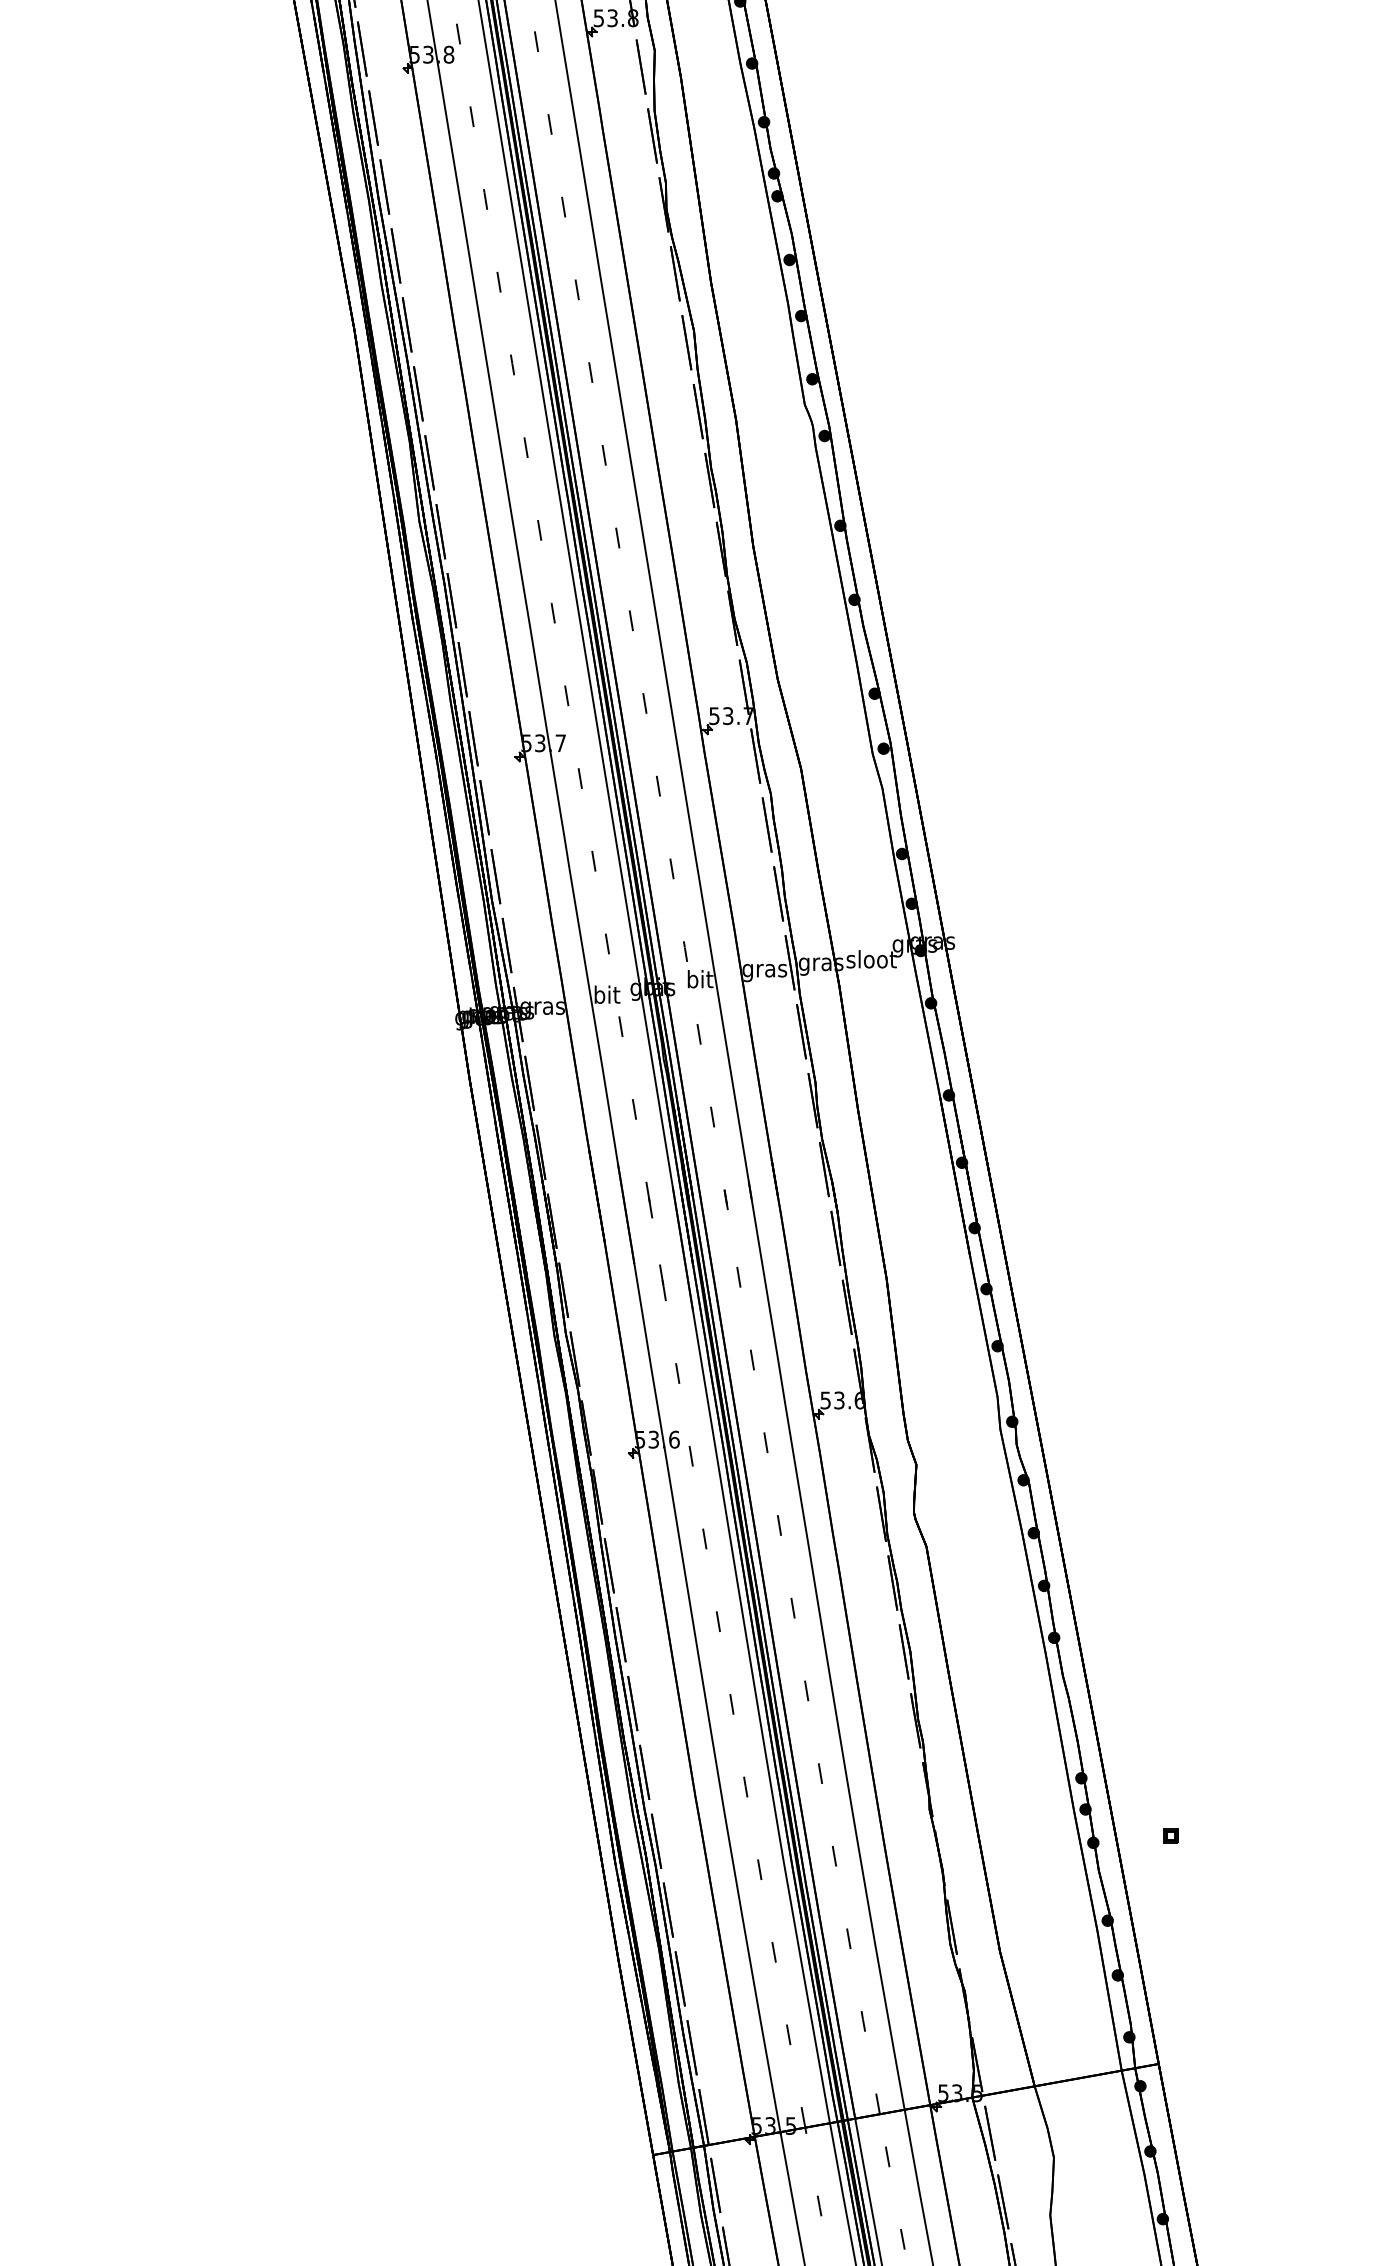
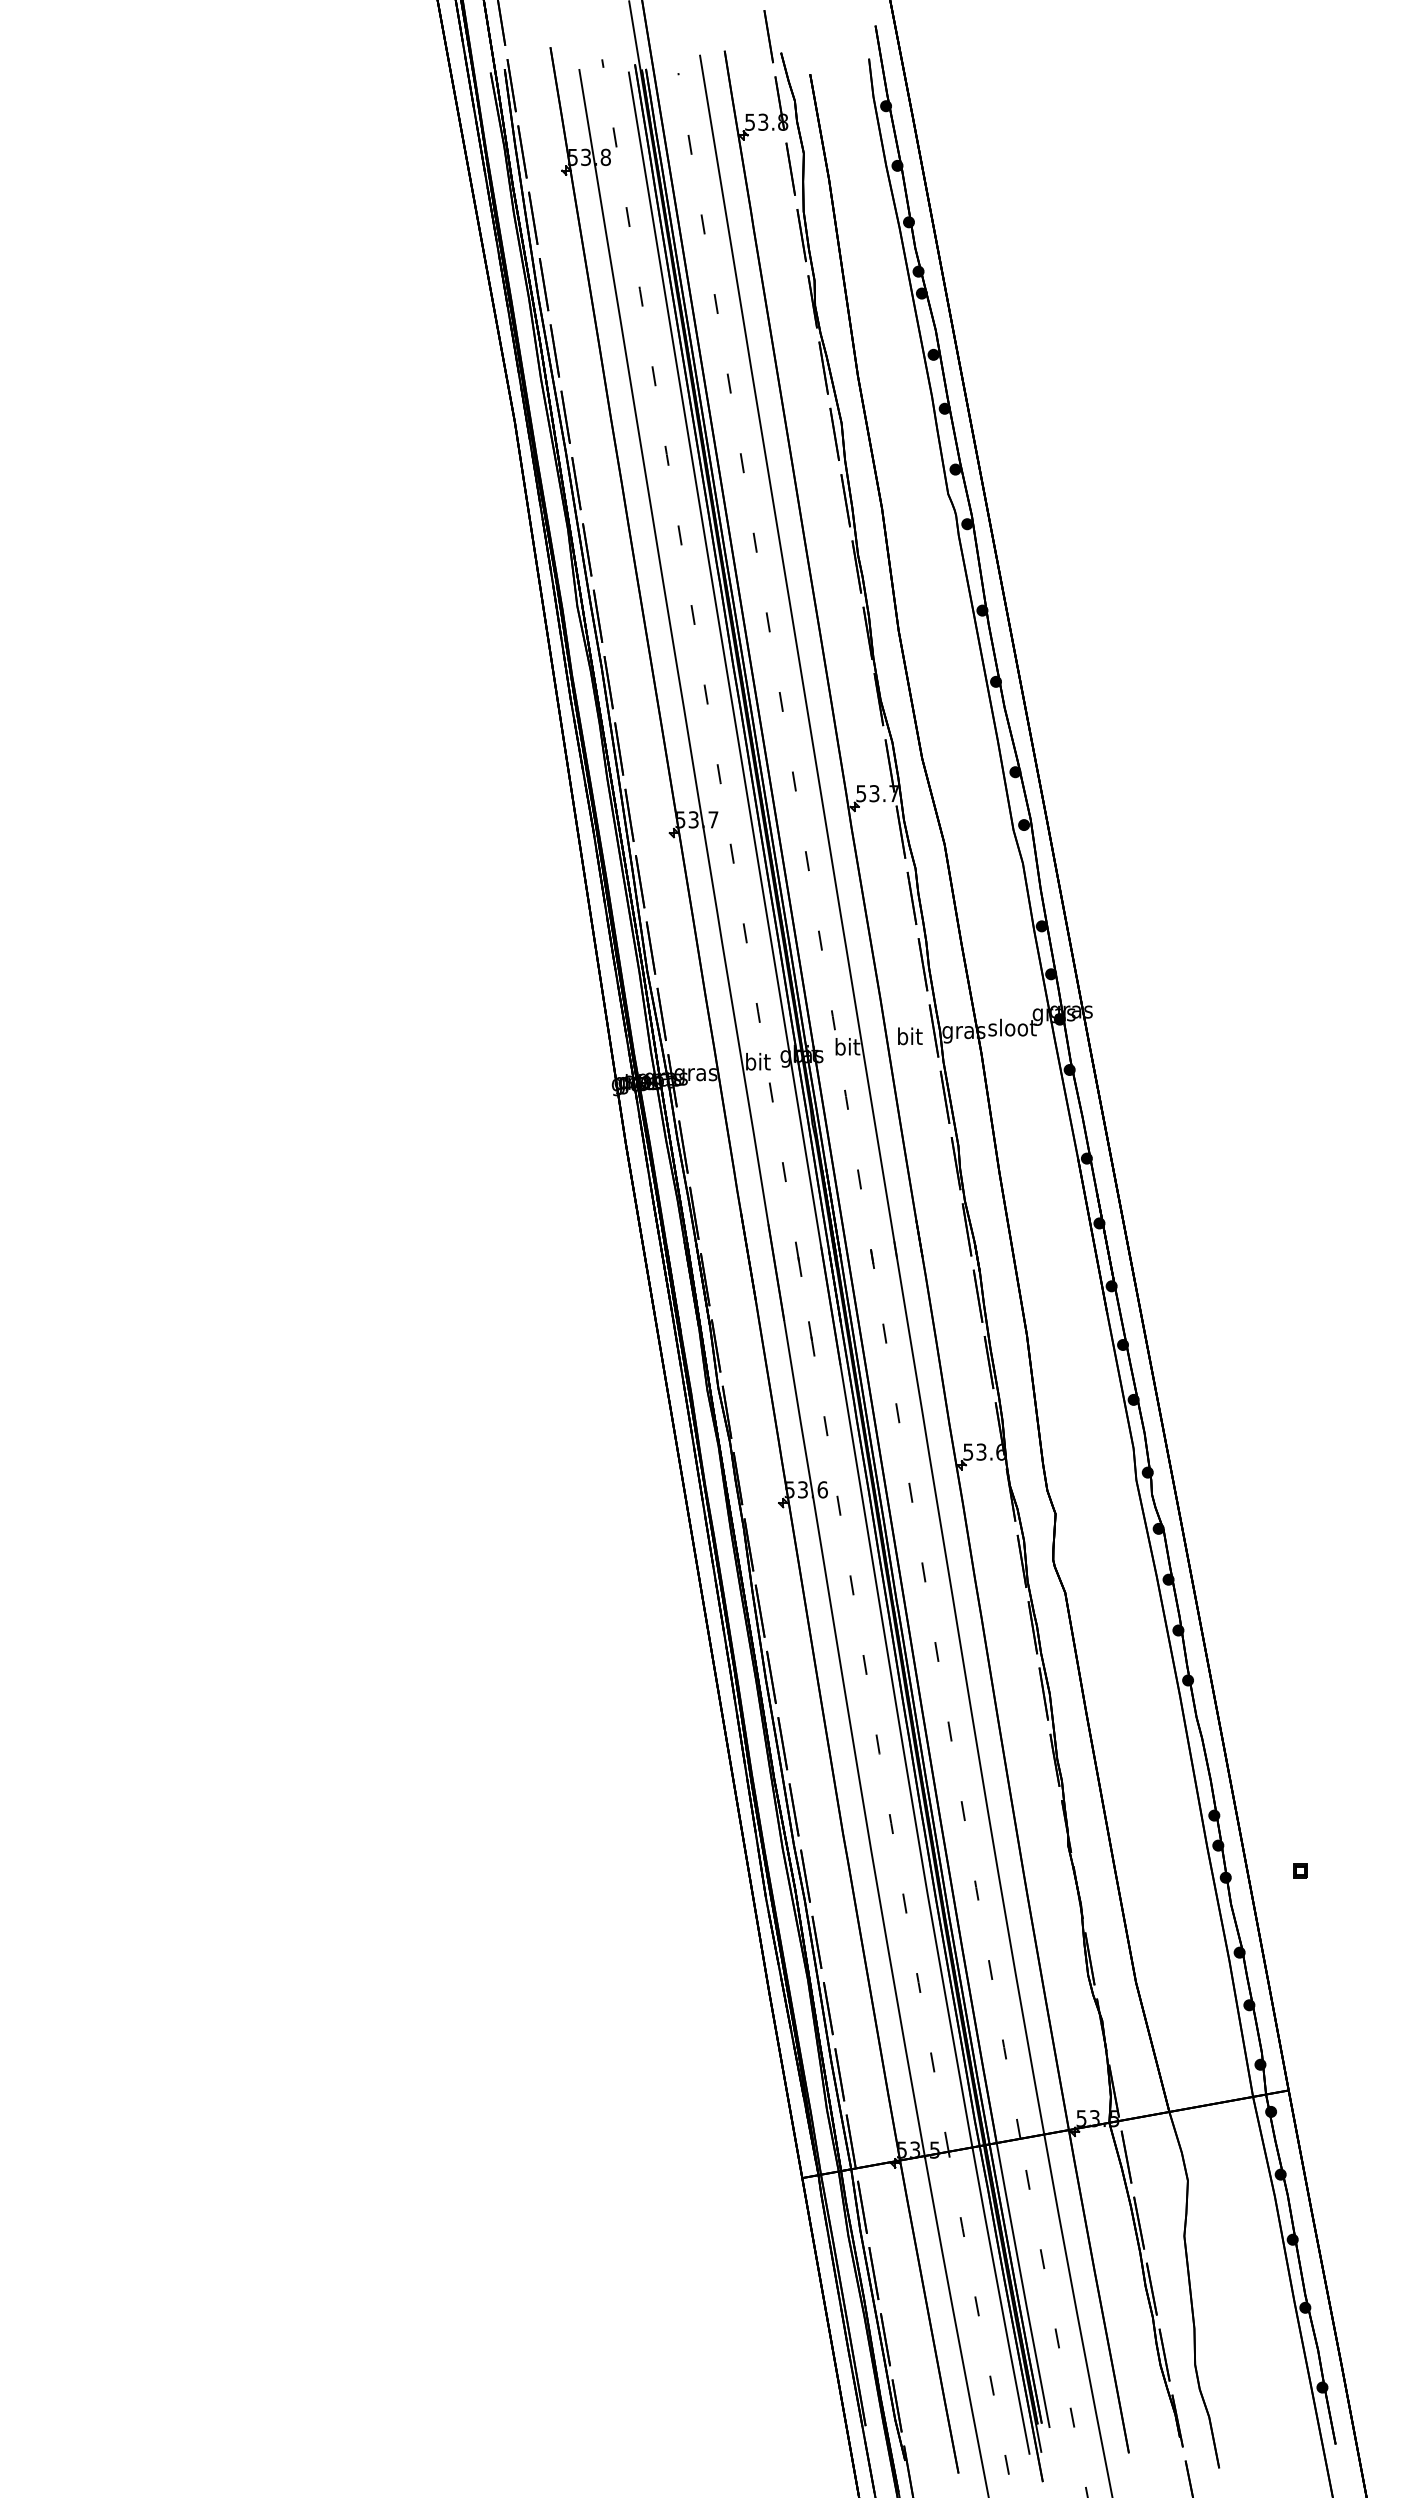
text: (764, 970) -> (909, 1038), gras -> bit

